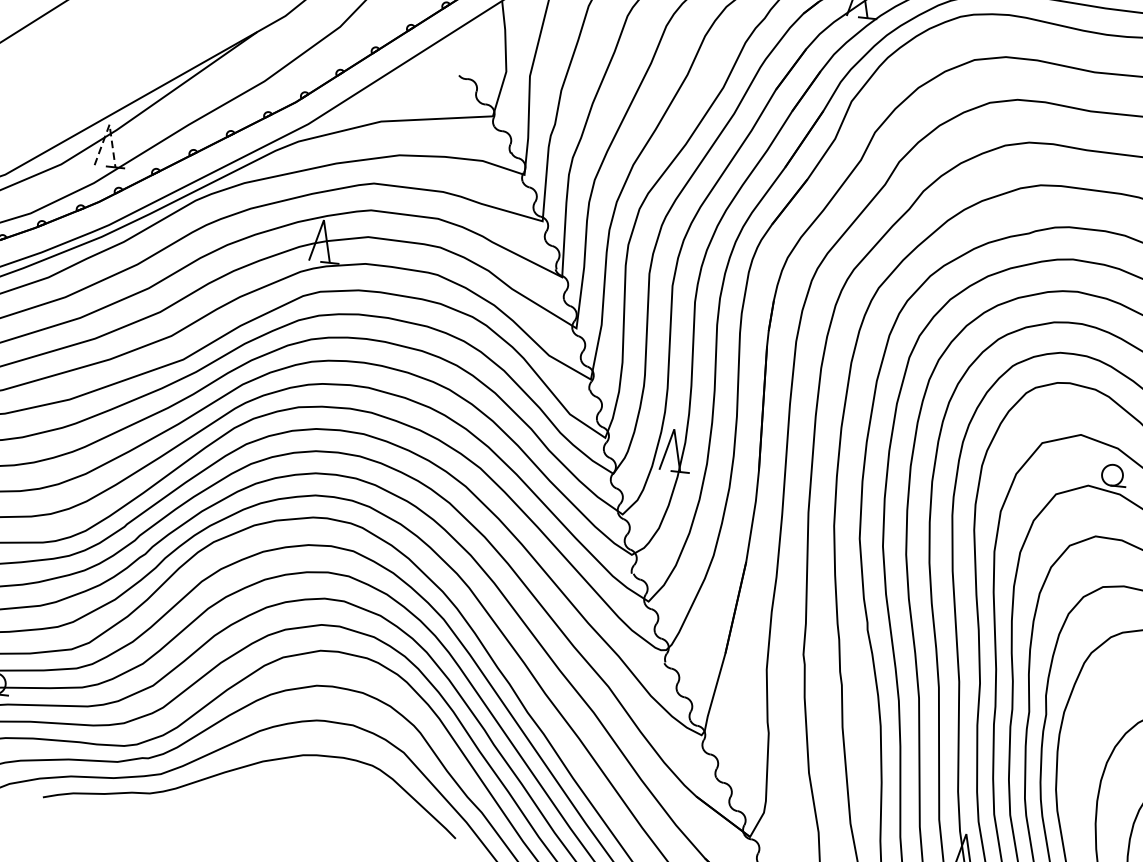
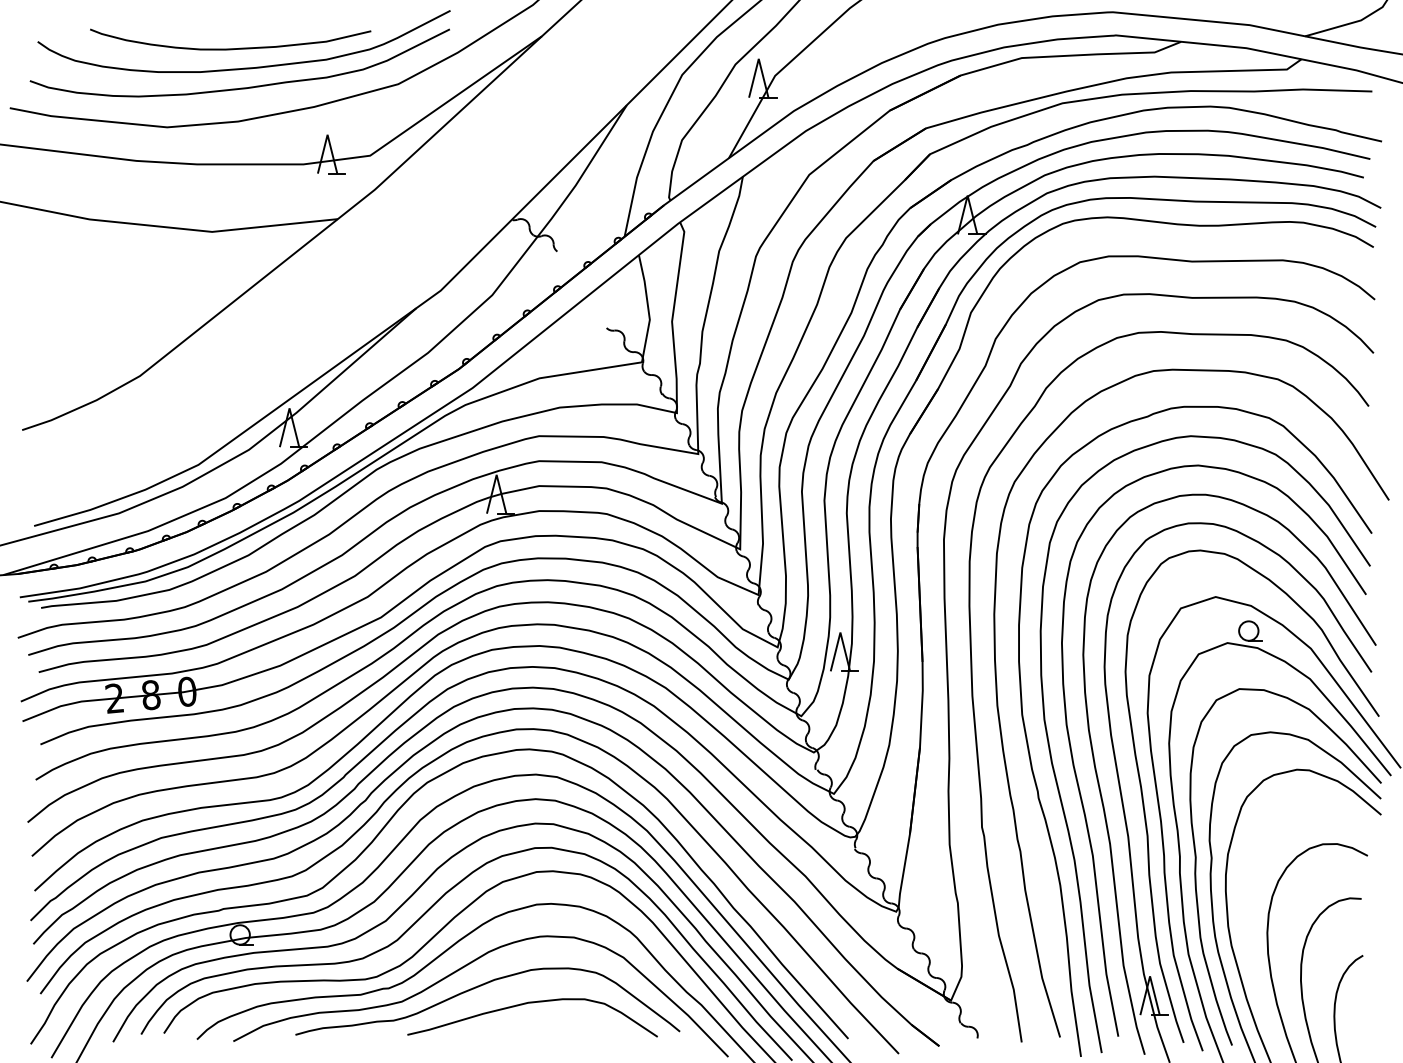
line: (109, 124) -> (289, 408), dashed -> solid
curve: (300, 791) -> (532, 1003), added

